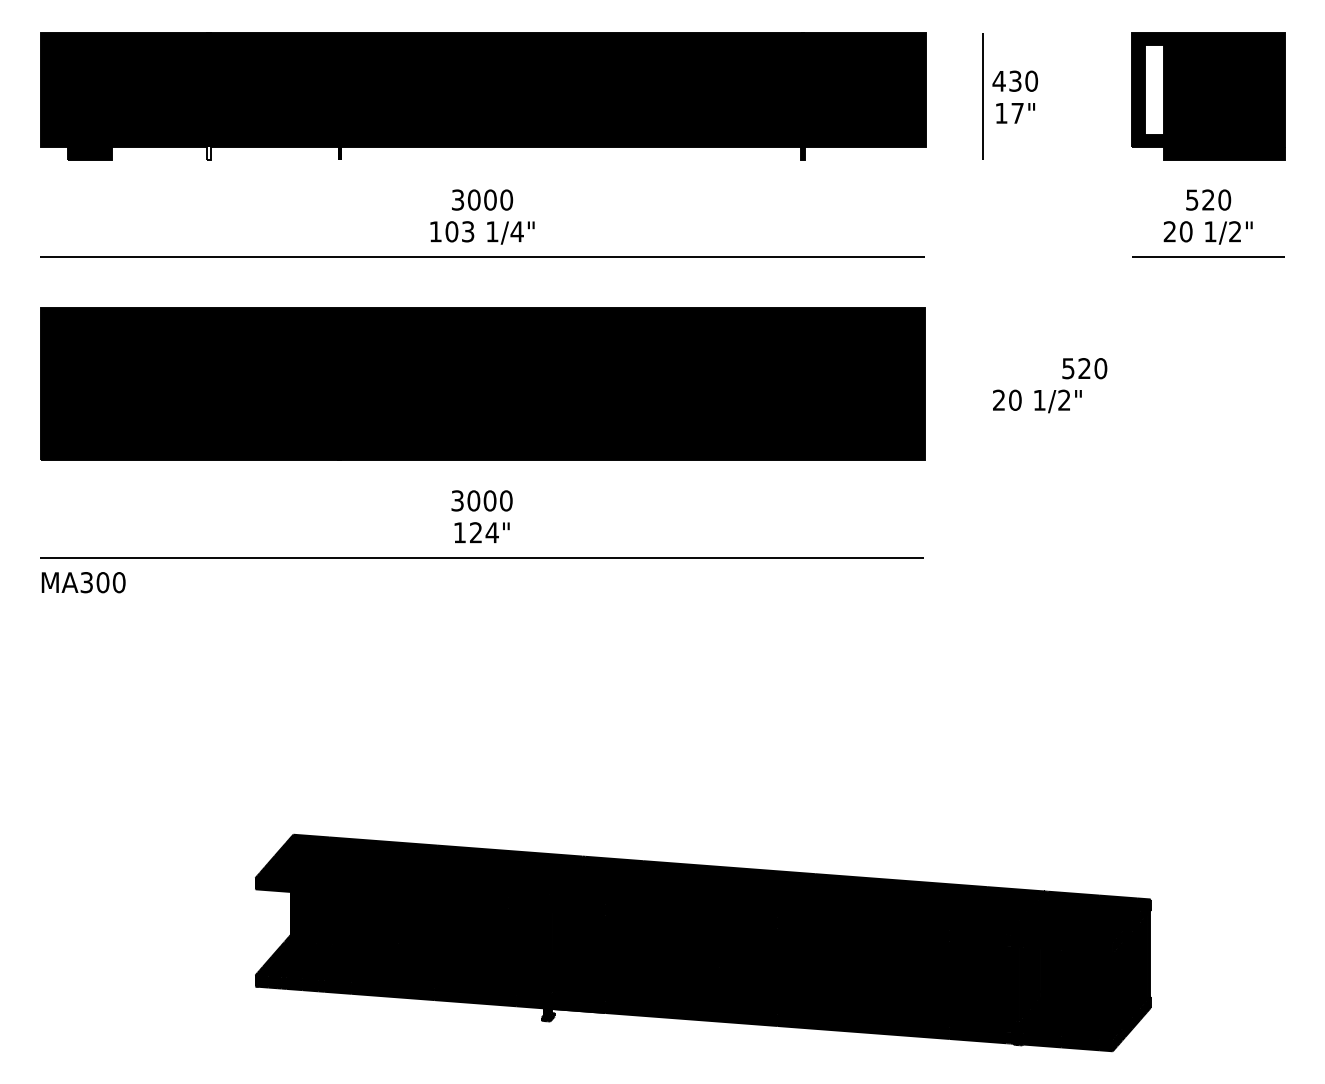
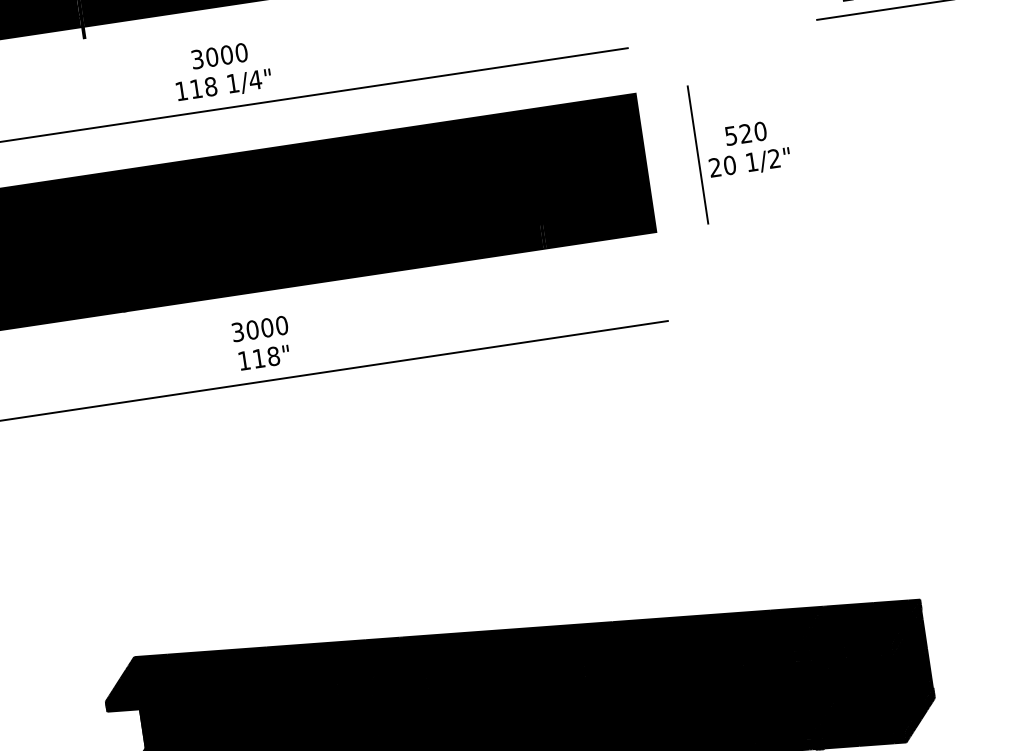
text: (459, 231) -> (203, 87), 103 -> 118
text: (1084, 368) -> (745, 133), moved
line: (982, 383) -> (697, 154), added
text: (484, 532) -> (266, 357), 124" -> 118"

